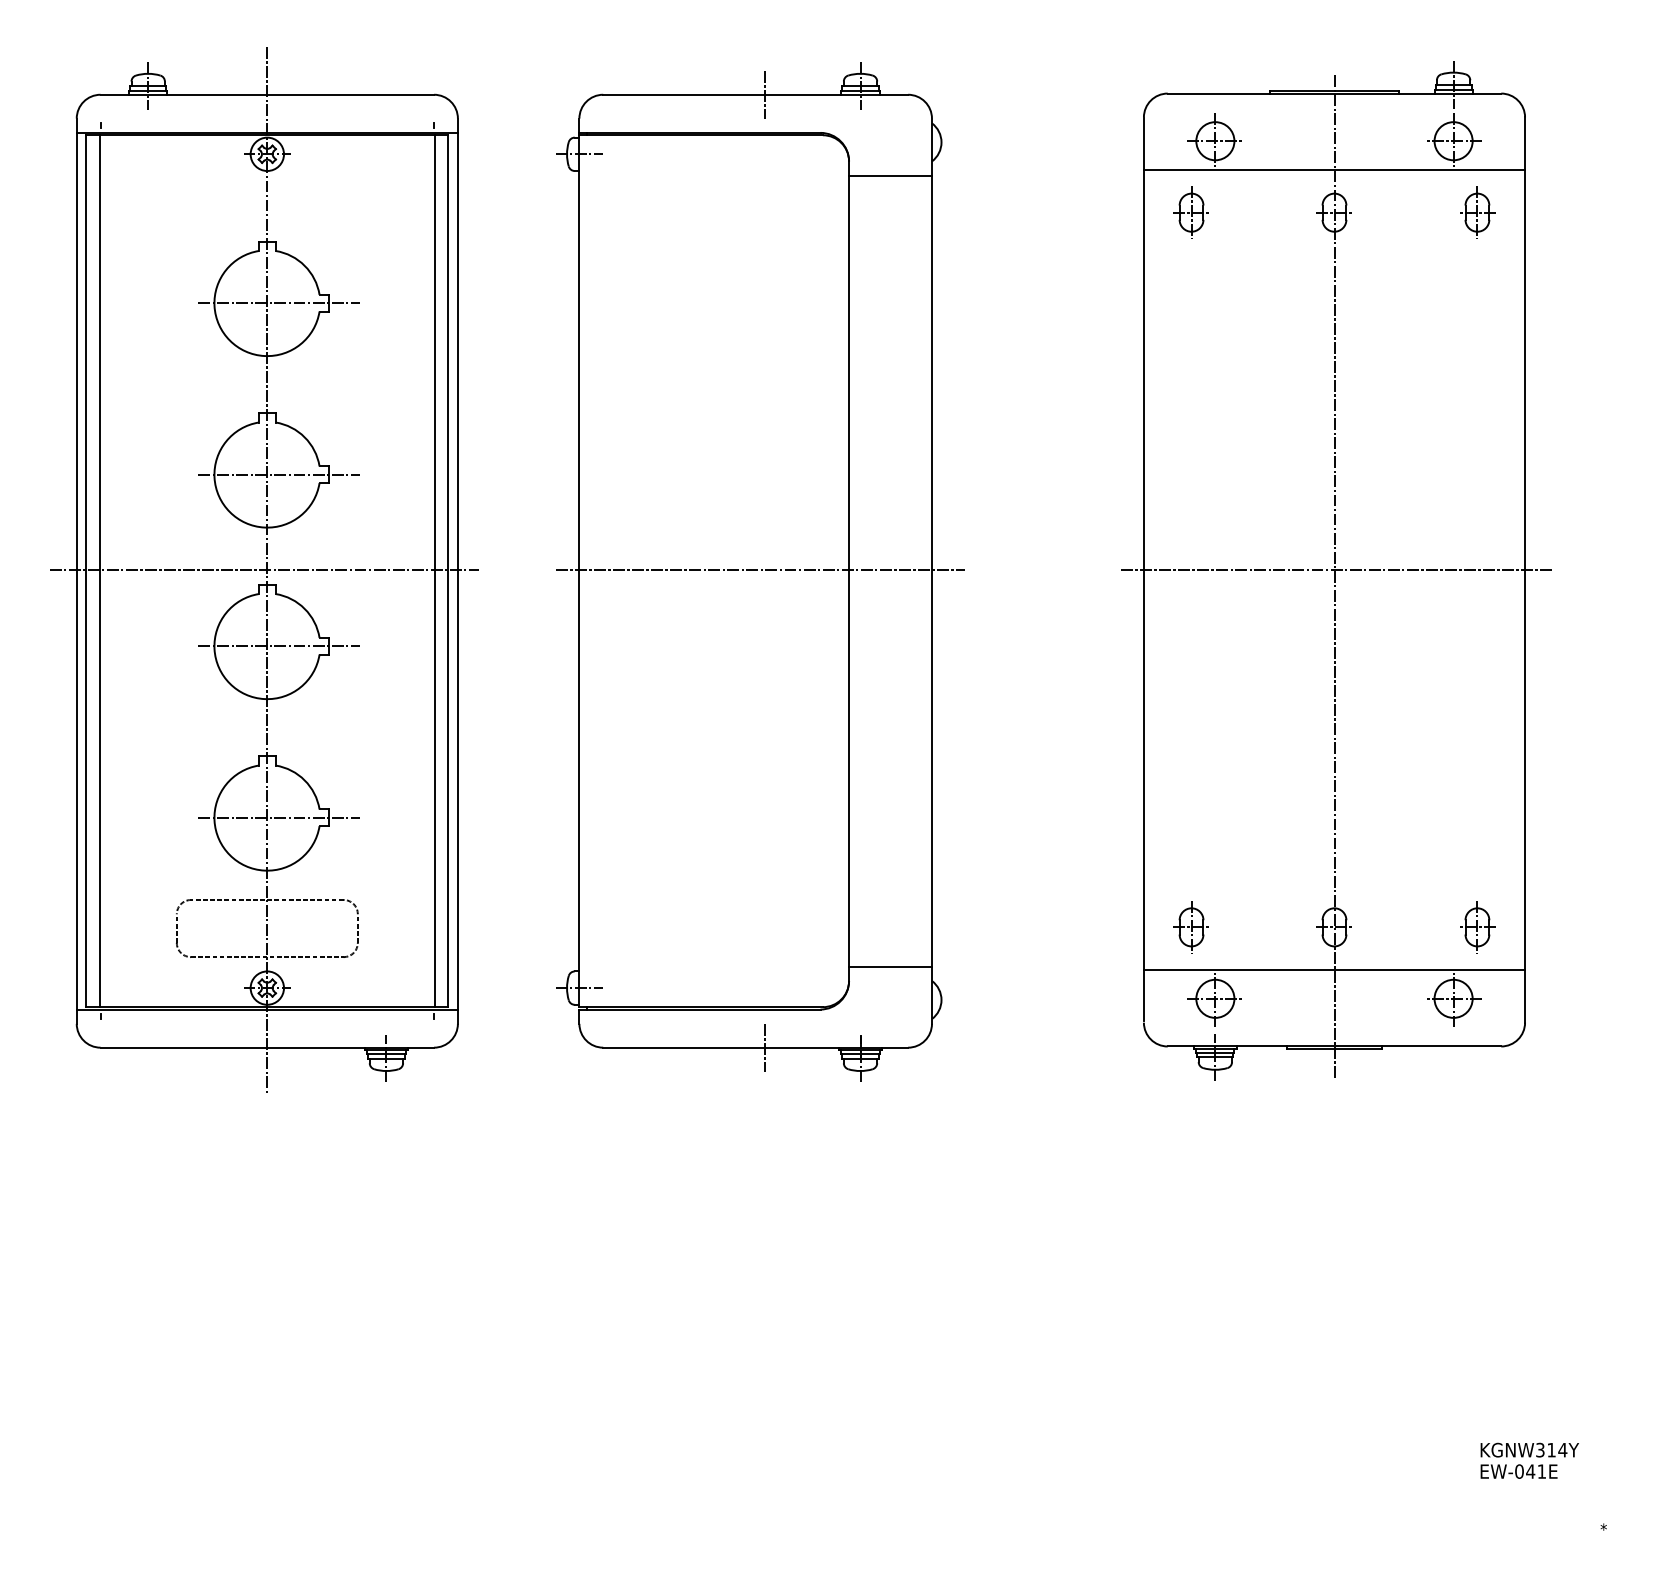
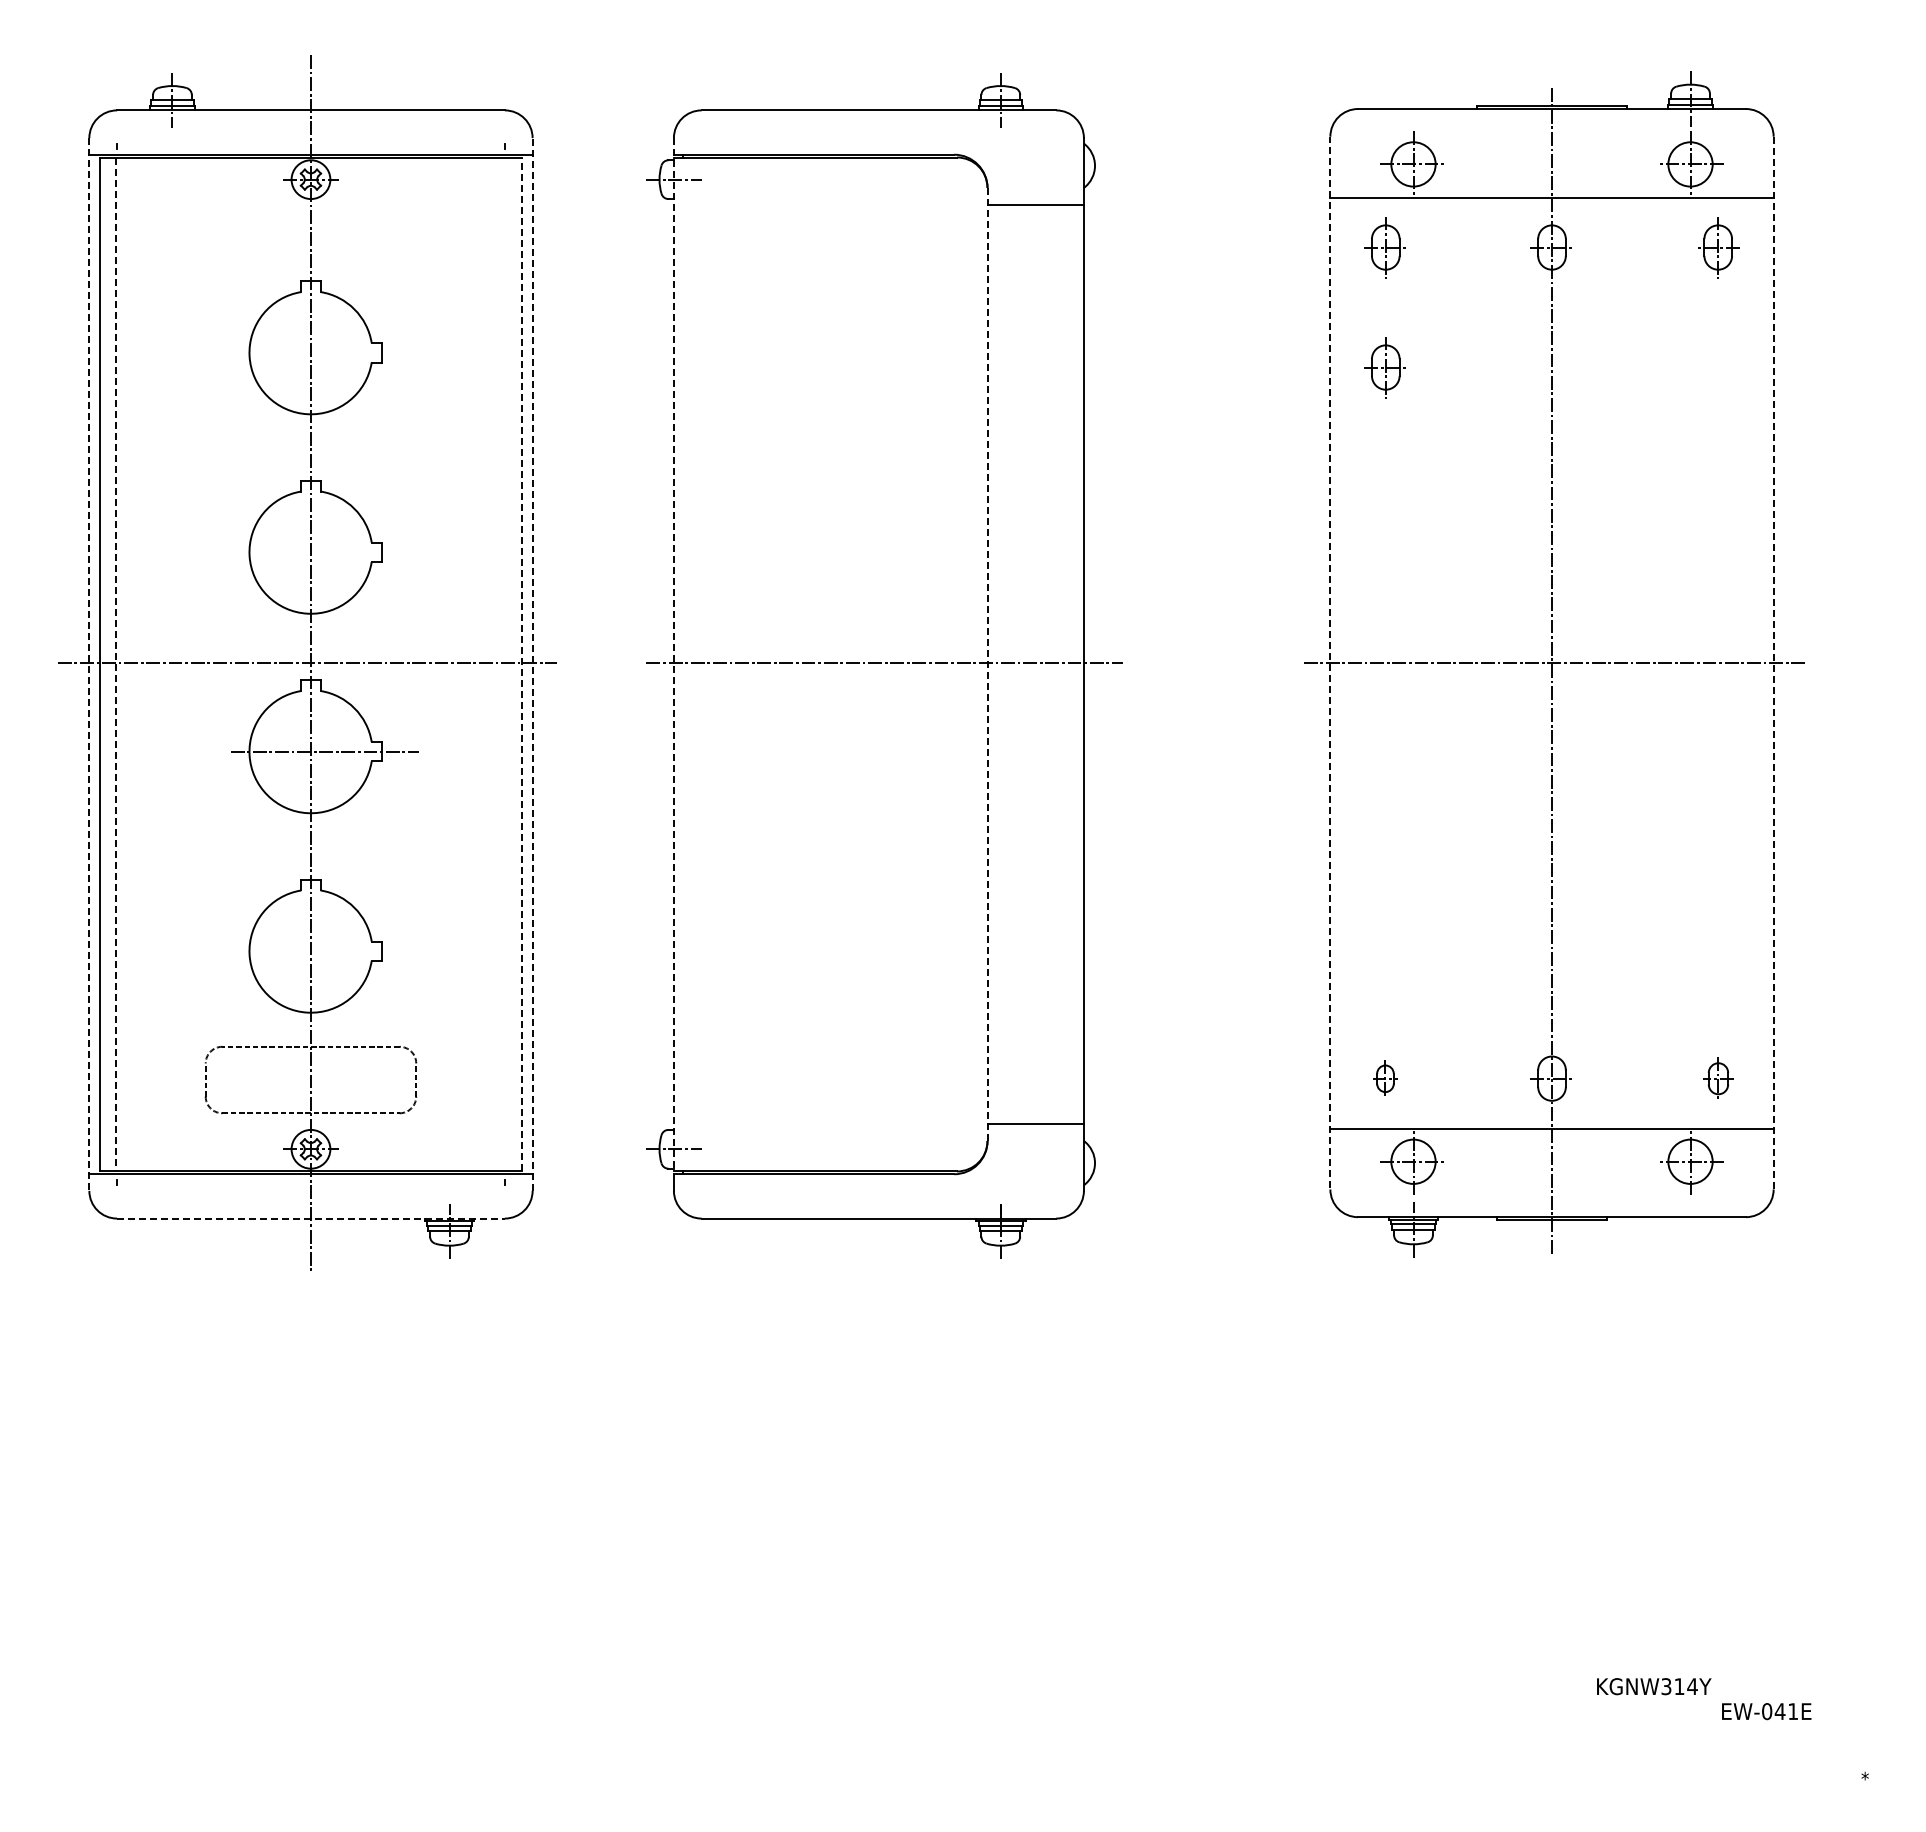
line: (765, 94) -> (890, 110), removed
line: (278, 302) -> (324, 352), removed
part: (1190, 315) -> (1384, 367), added
line: (278, 474) -> (324, 552), removed
line: (579, 562) -> (673, 654), solid -> dashed
line: (1144, 568) -> (1330, 661), solid -> dashed
line: (457, 570) -> (532, 663), solid -> dashed
line: (1524, 570) -> (1773, 663), solid -> dashed
line: (76, 571) -> (89, 664), solid -> dashed
line: (100, 571) -> (116, 664), solid -> dashed
line: (434, 571) -> (505, 664), removed
line: (448, 571) -> (521, 664), solid -> dashed
line: (849, 571) -> (987, 664), solid -> dashed
line: (278, 818) -> (324, 951), removed
part: (1190, 927) -> (1384, 1078), size x0.6
part: (1477, 927) -> (1718, 1078), size x0.7
line: (266, 1047) -> (310, 1218), solid -> dashed
line: (765, 1047) -> (890, 1218), removed
text: (1530, 1450) -> (1654, 1686), moved

